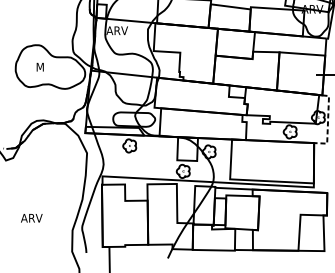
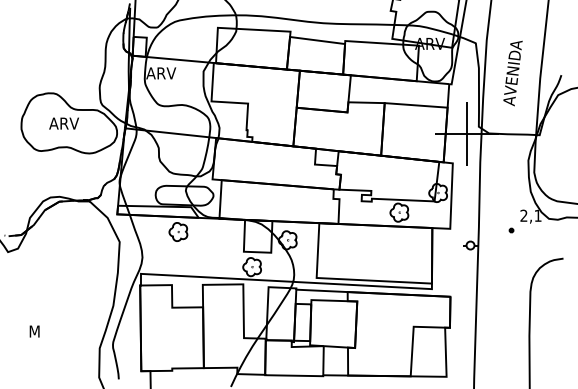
text: (46, 67) -> (63, 123), M -> ARV
line: (328, 123) -> (451, 200), dashed -> solid
text: (31, 218) -> (43, 331), ARV -> M

